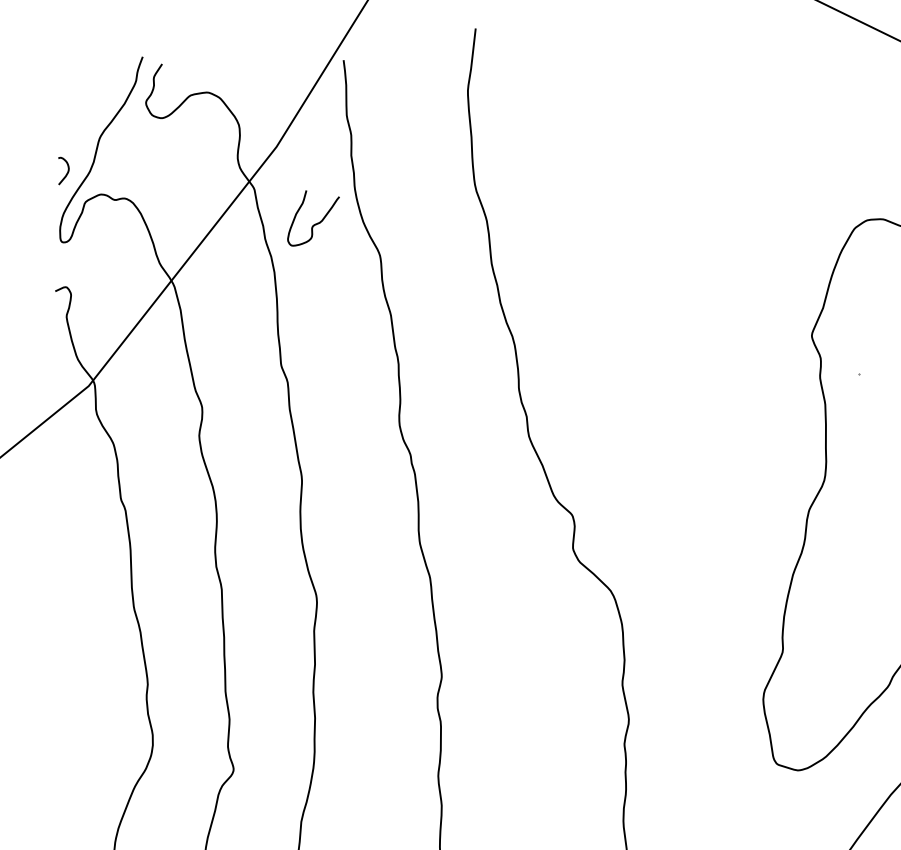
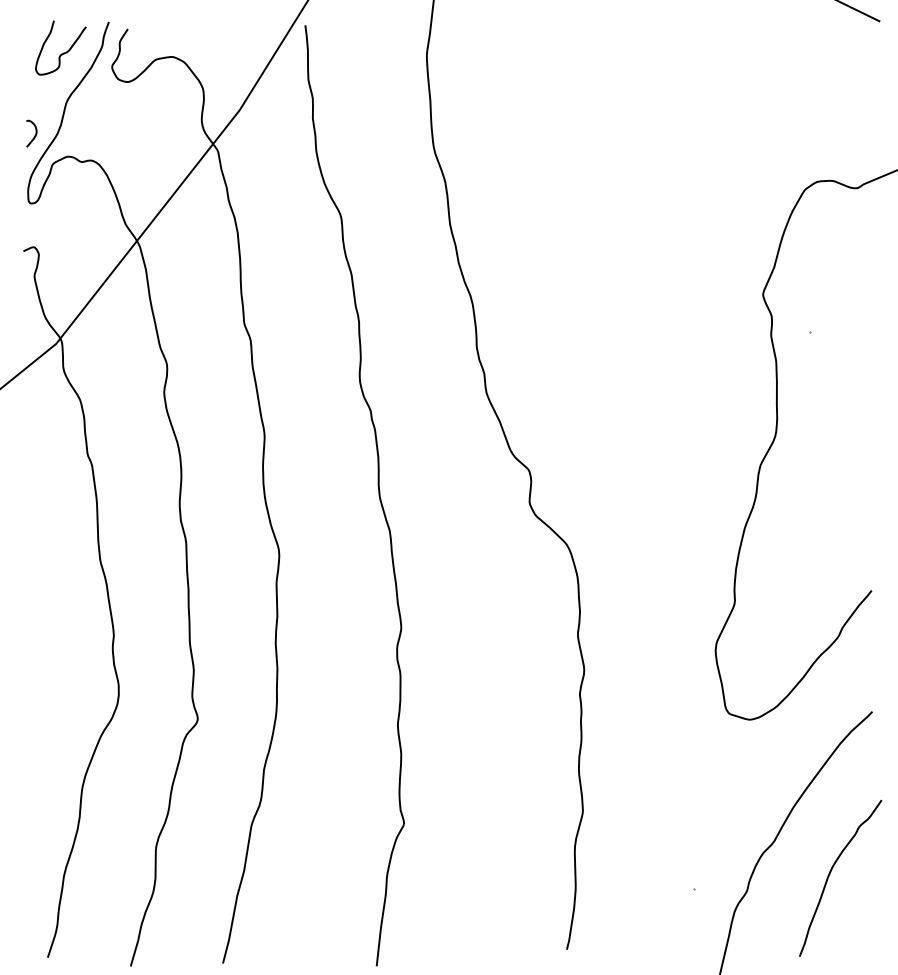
curve: (316, 222) -> (63, 52), moved

